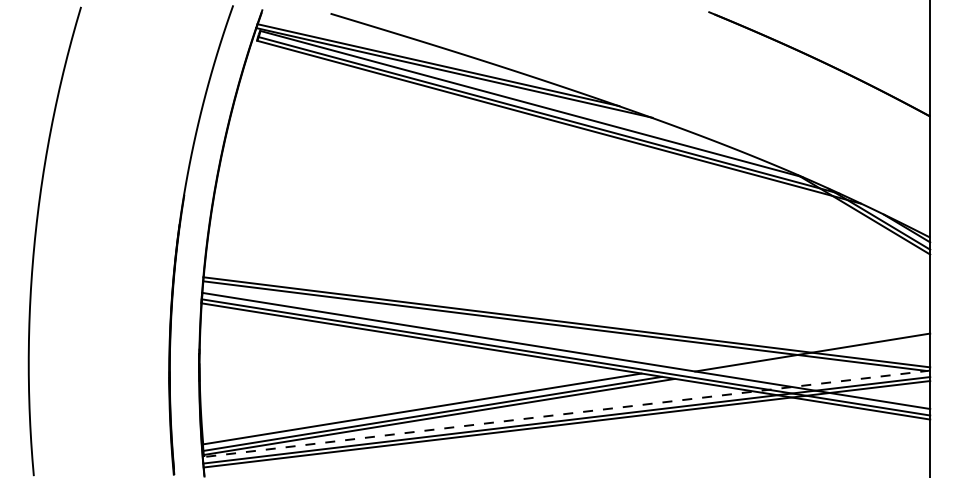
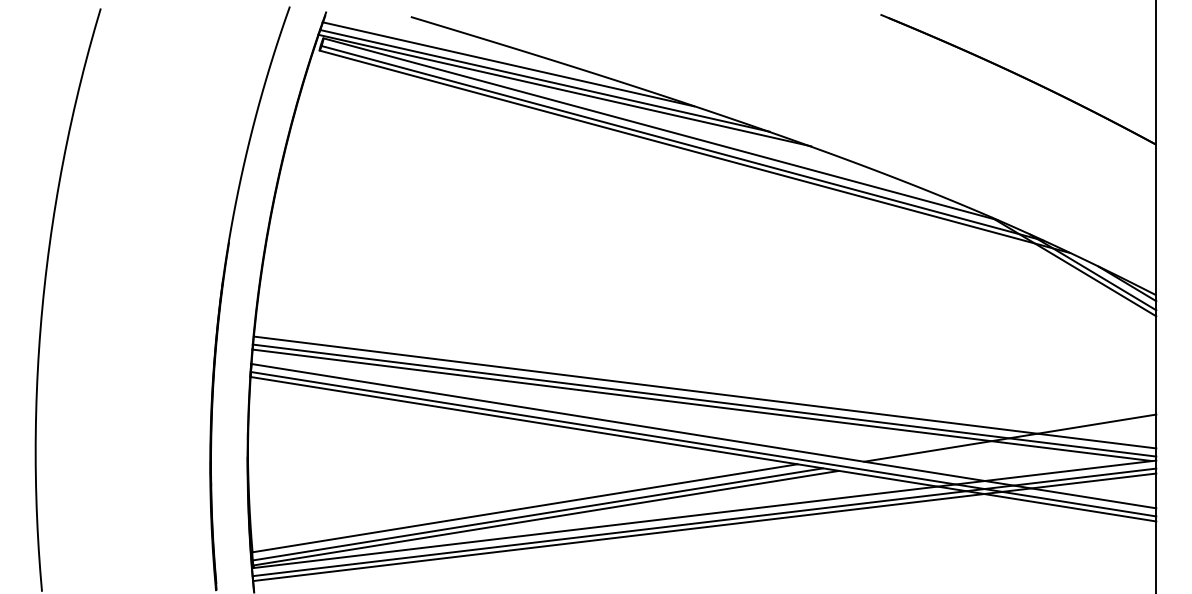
line: (408, 51) -> (507, 63), added
line: (567, 315) -> (705, 392), added
line: (566, 413) -> (704, 513), dashed -> solid

